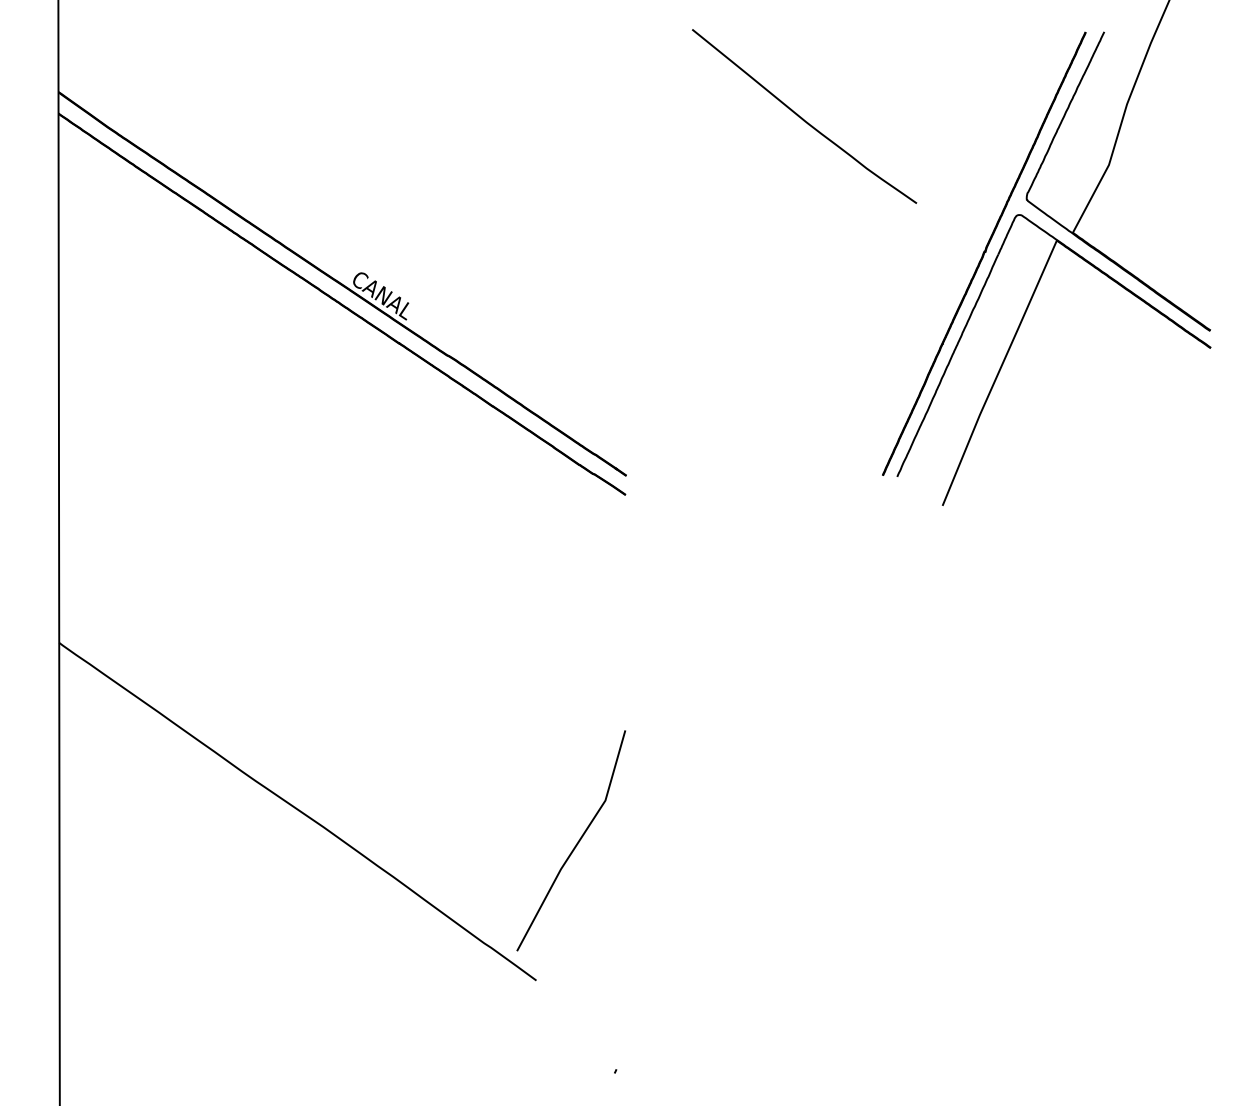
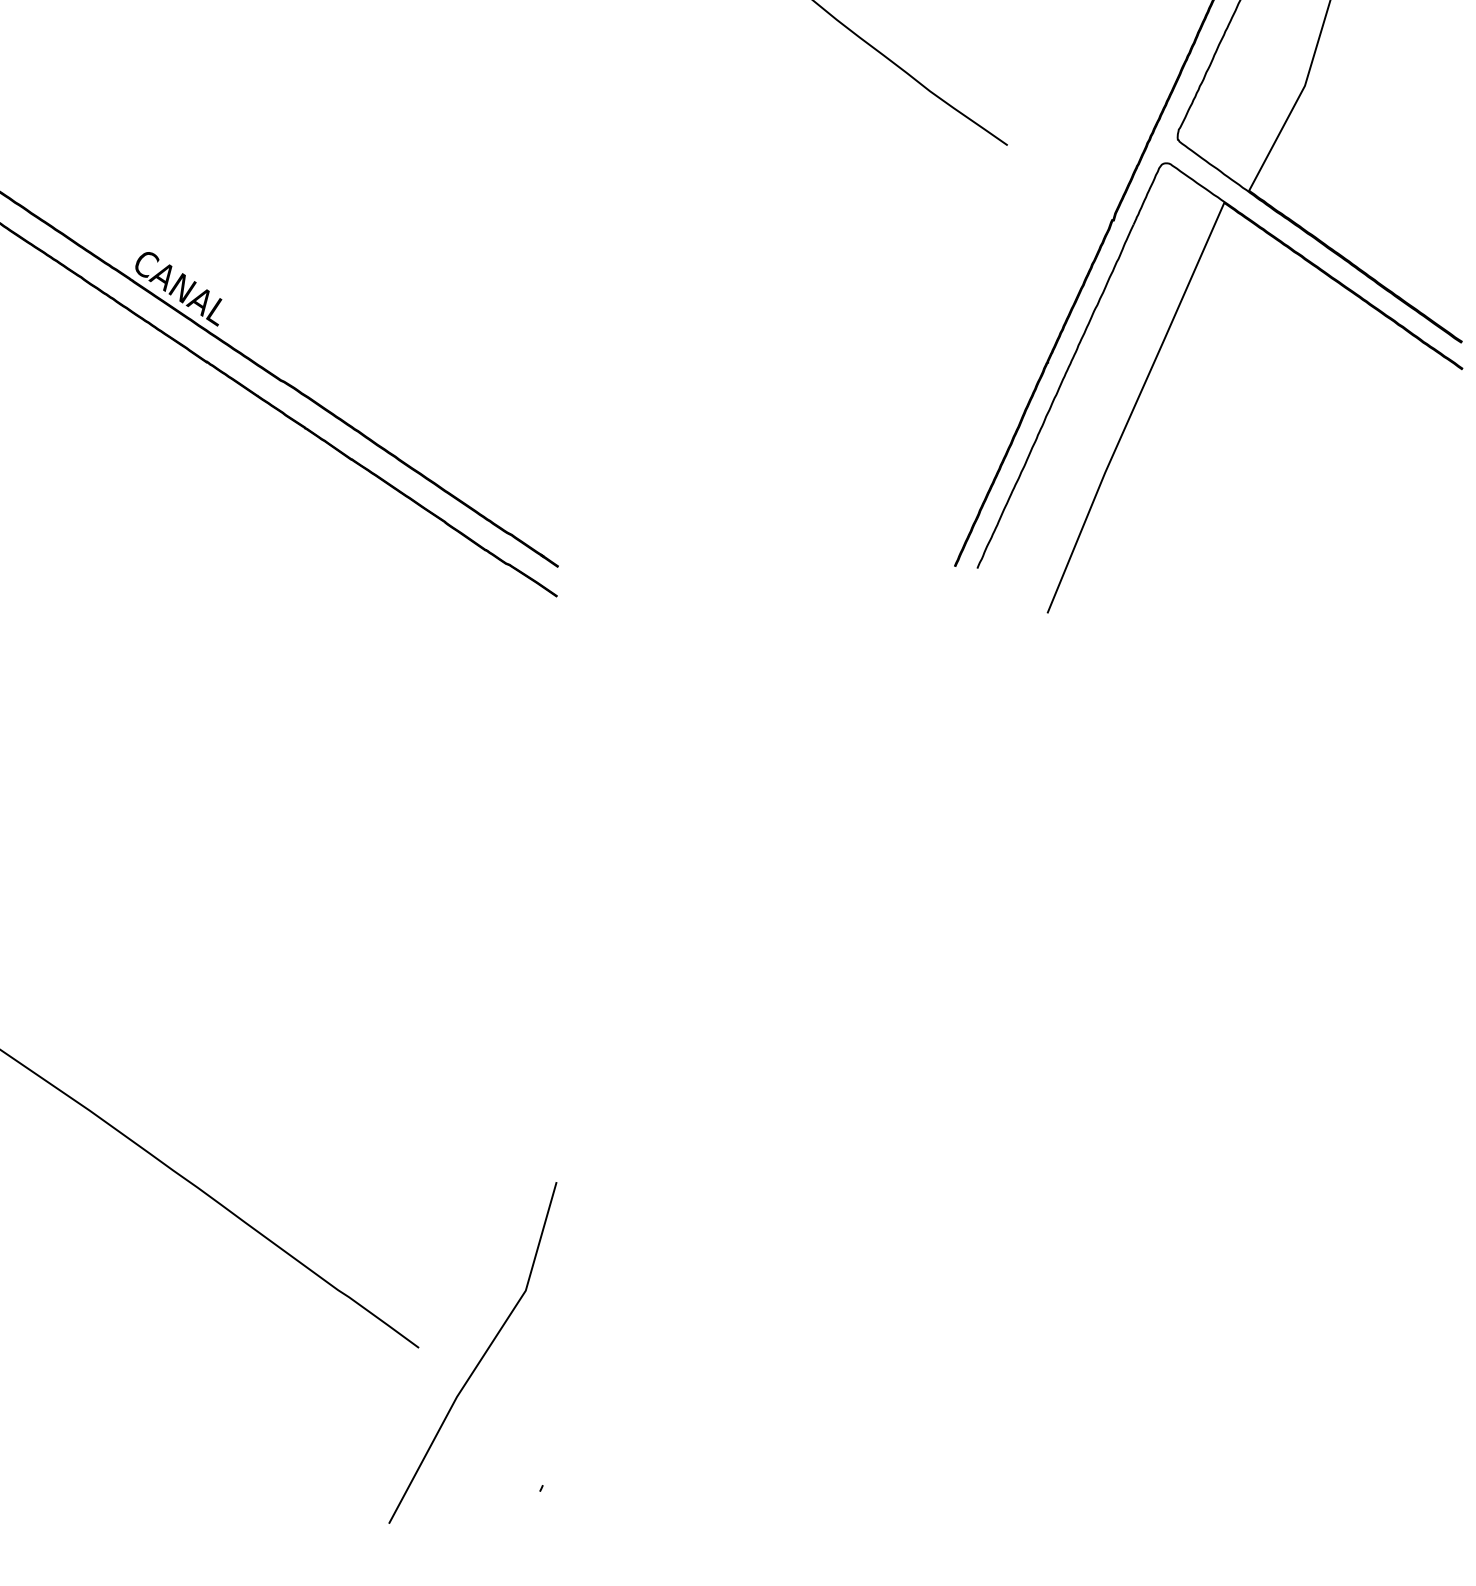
line: (575, 844) -> (479, 1358), moved

